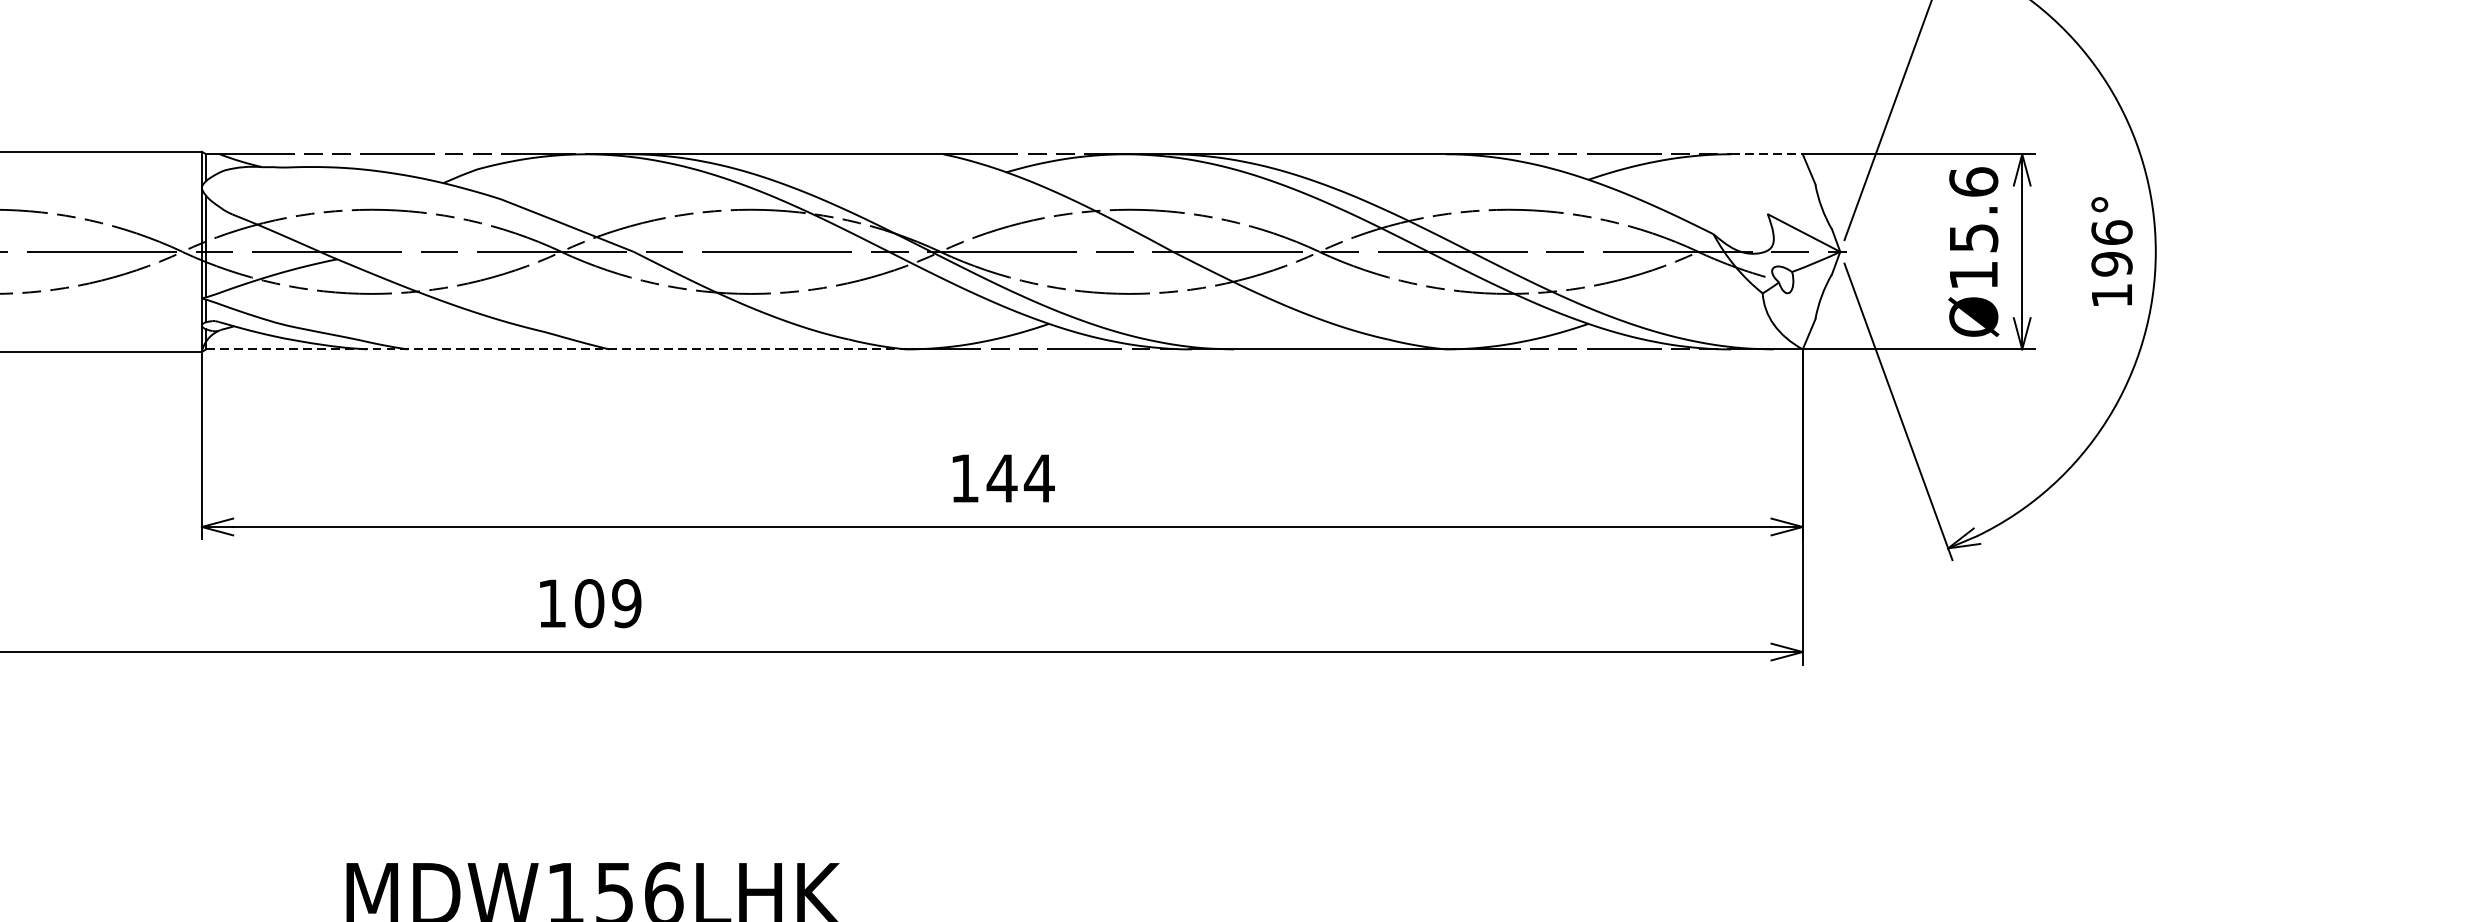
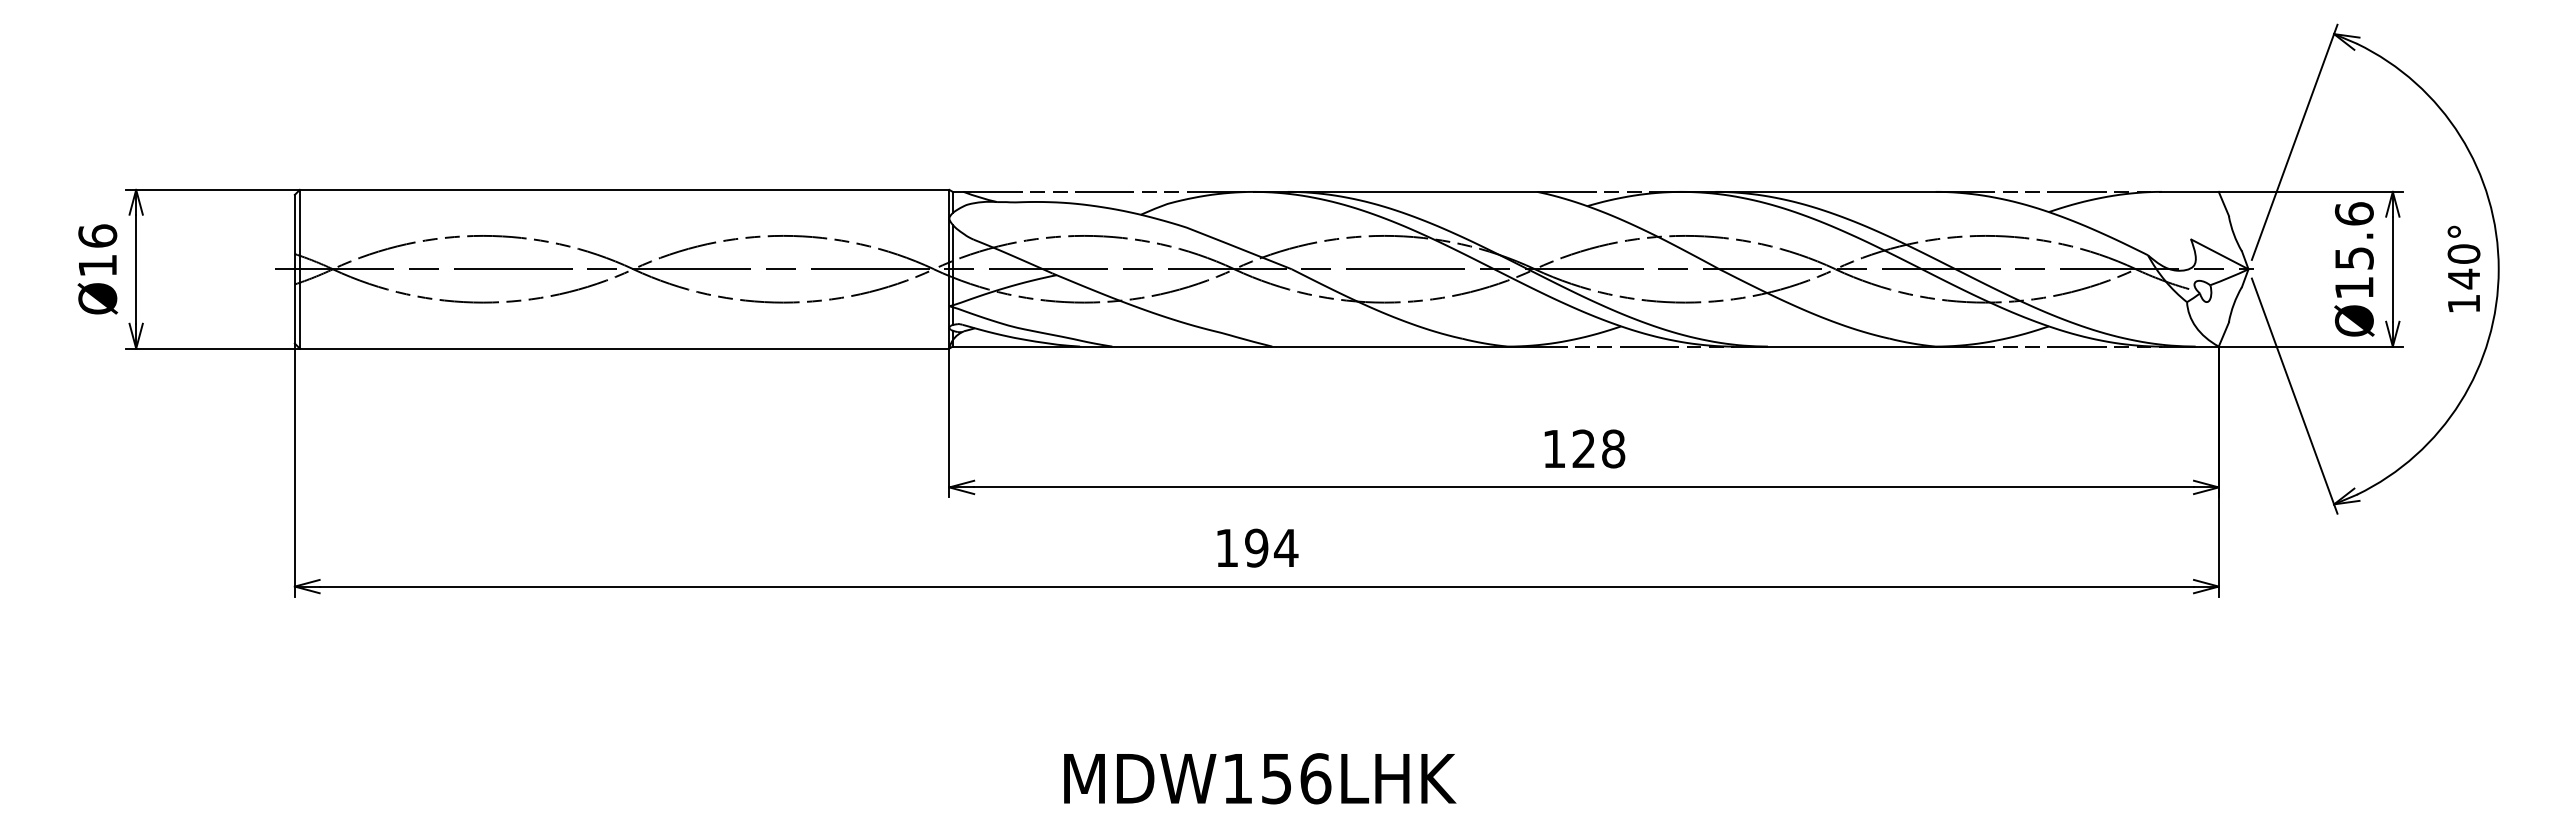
line: (1767, 153) -> (2190, 191), dashed -> solid
text: (2111, 248) -> (2463, 266), 196° -> 140°
line: (556, 349) -> (1230, 346), dashed -> solid
text: (1020, 477) -> (1598, 448), 144 -> 128
text: (608, 602) -> (1271, 547), 109 -> 194

